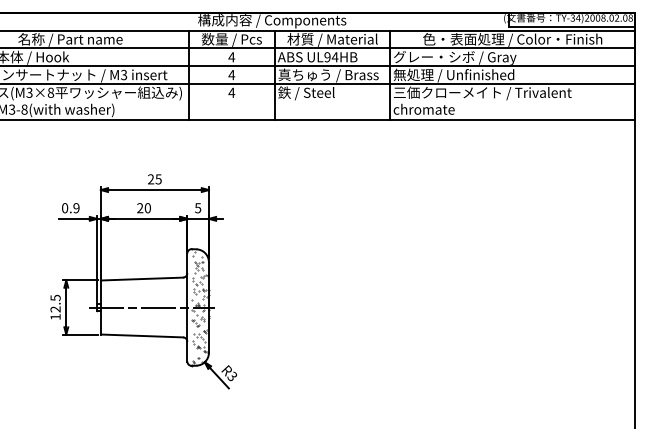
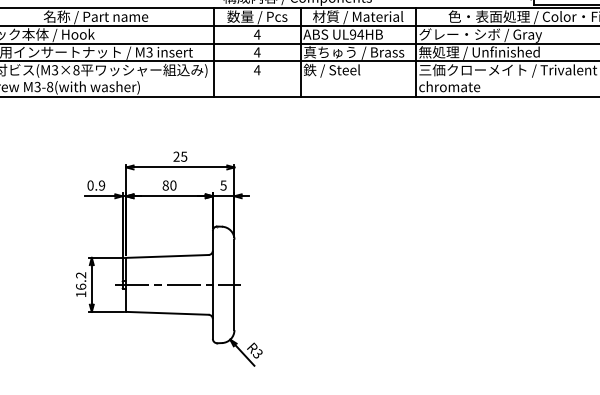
text: (140, 208) -> (166, 185), 20 -> 80
text: (55, 303) -> (81, 280), 12.5 -> 16.2
hatch: (199, 307) -> (225, 284), removed

